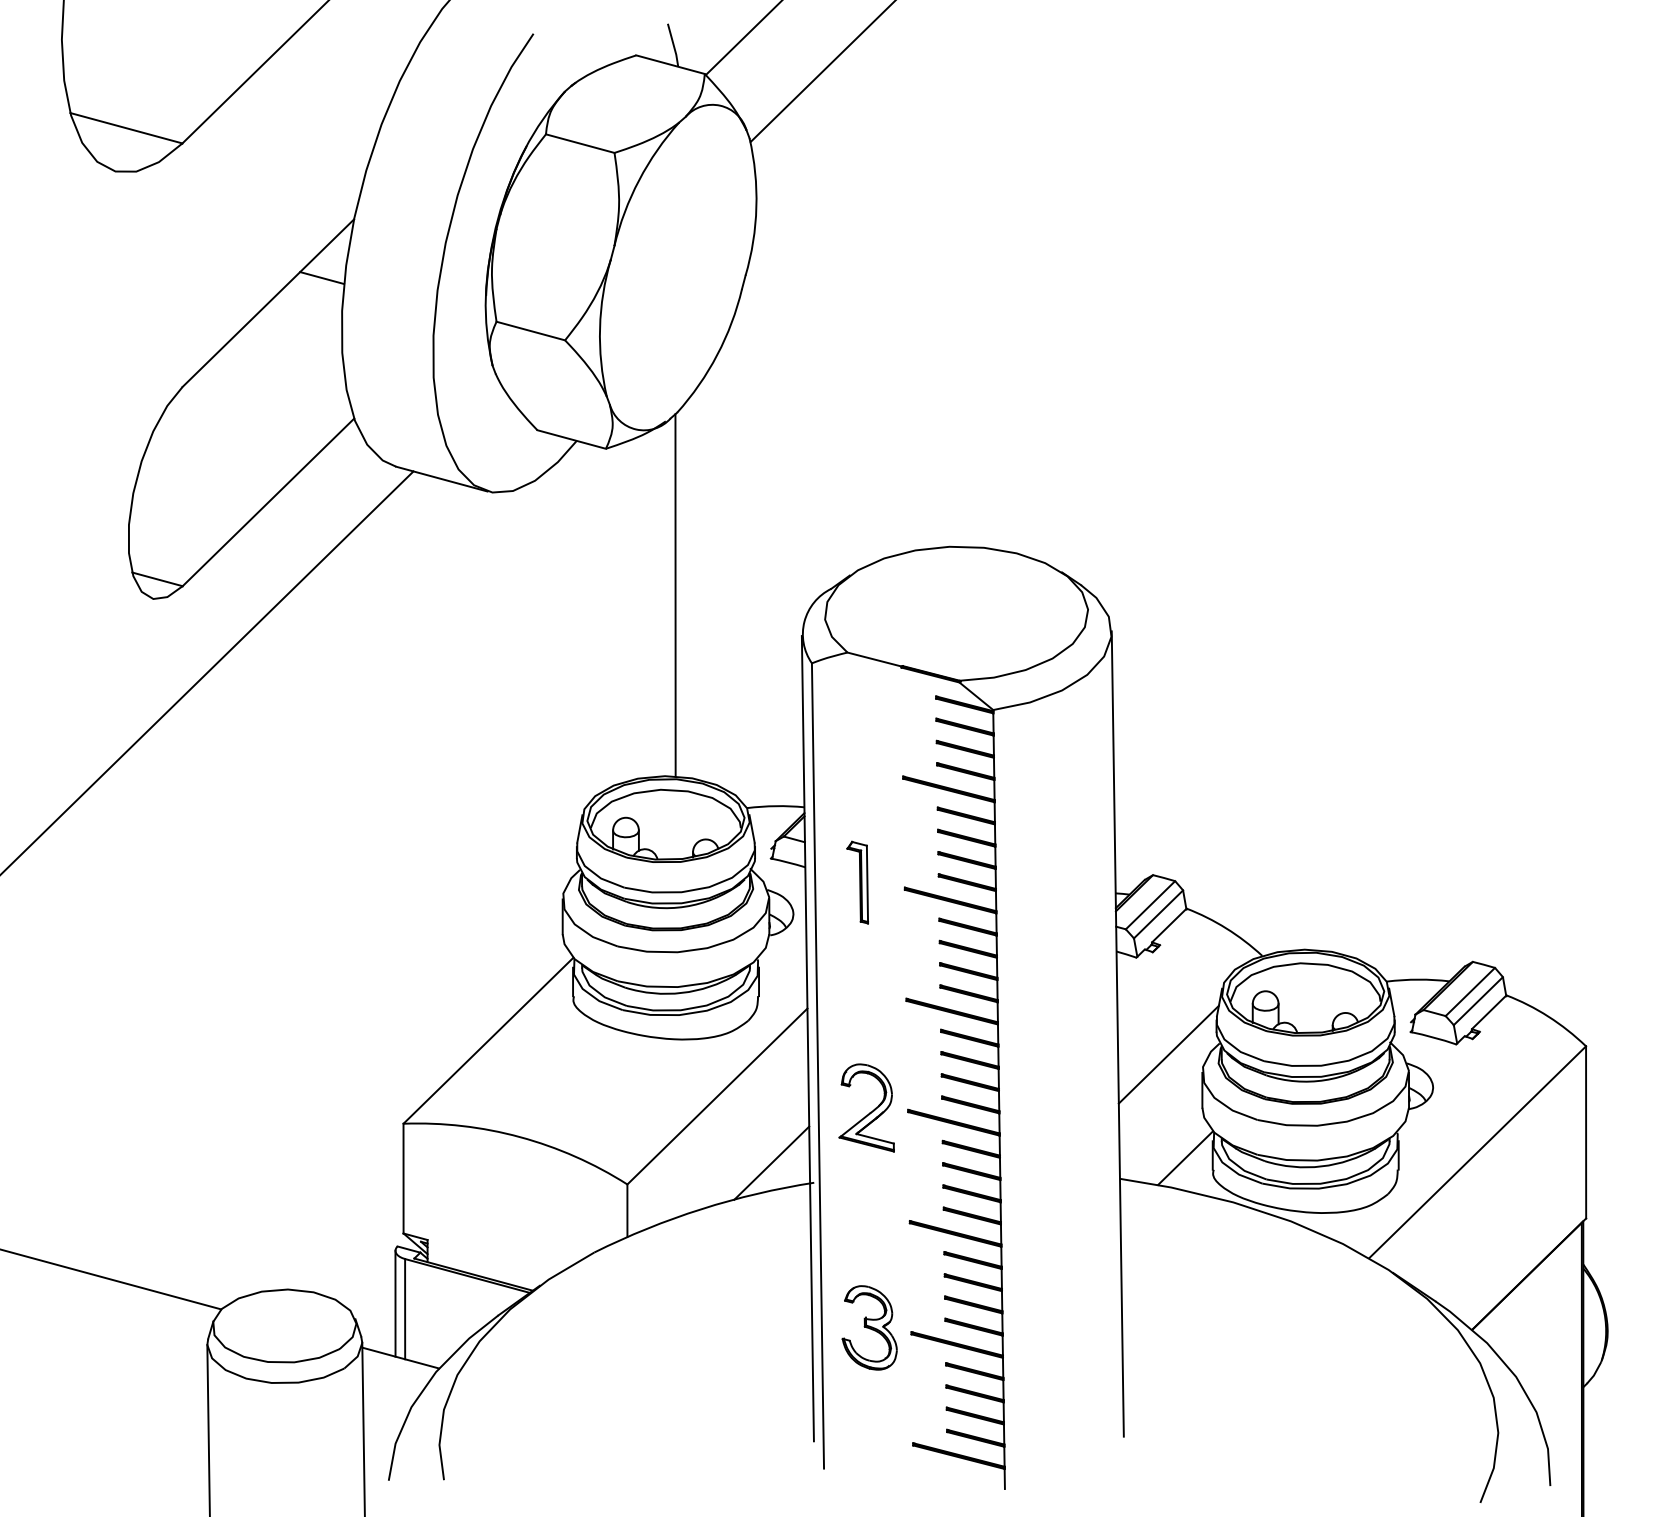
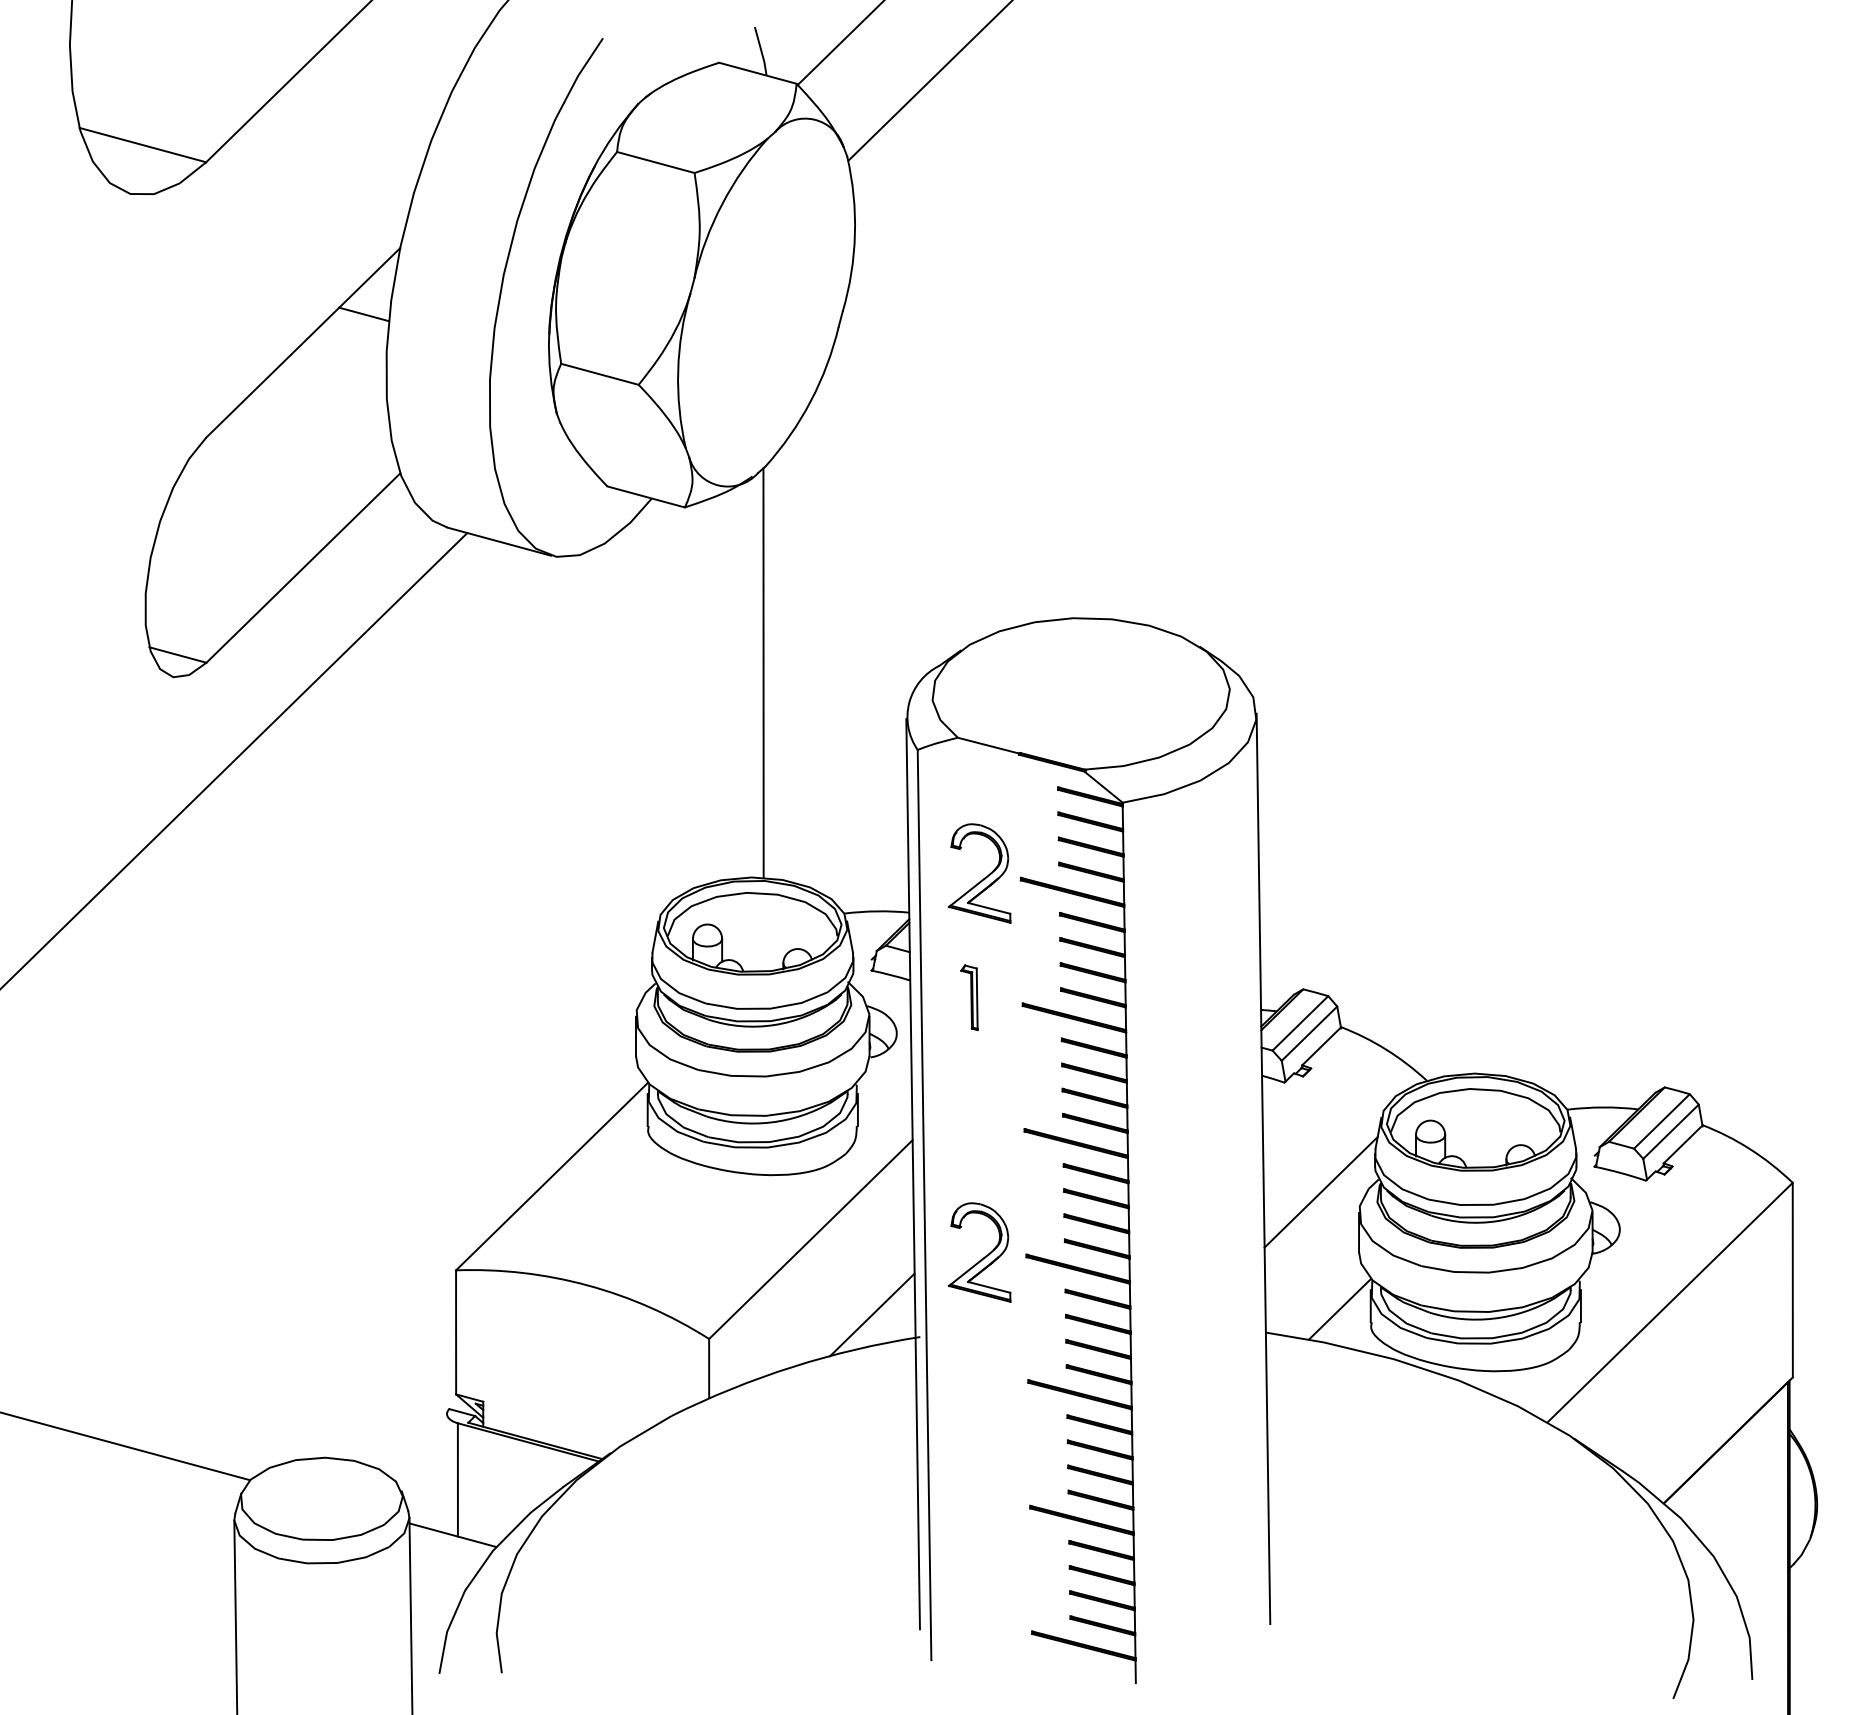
part: (871, 776) -> (984, 877), added
part: (857, 882) -> (969, 997), size x0.7
line: (395, 1303) -> (446, 1473), removed
part: (869, 1328) -> (982, 1501), removed

